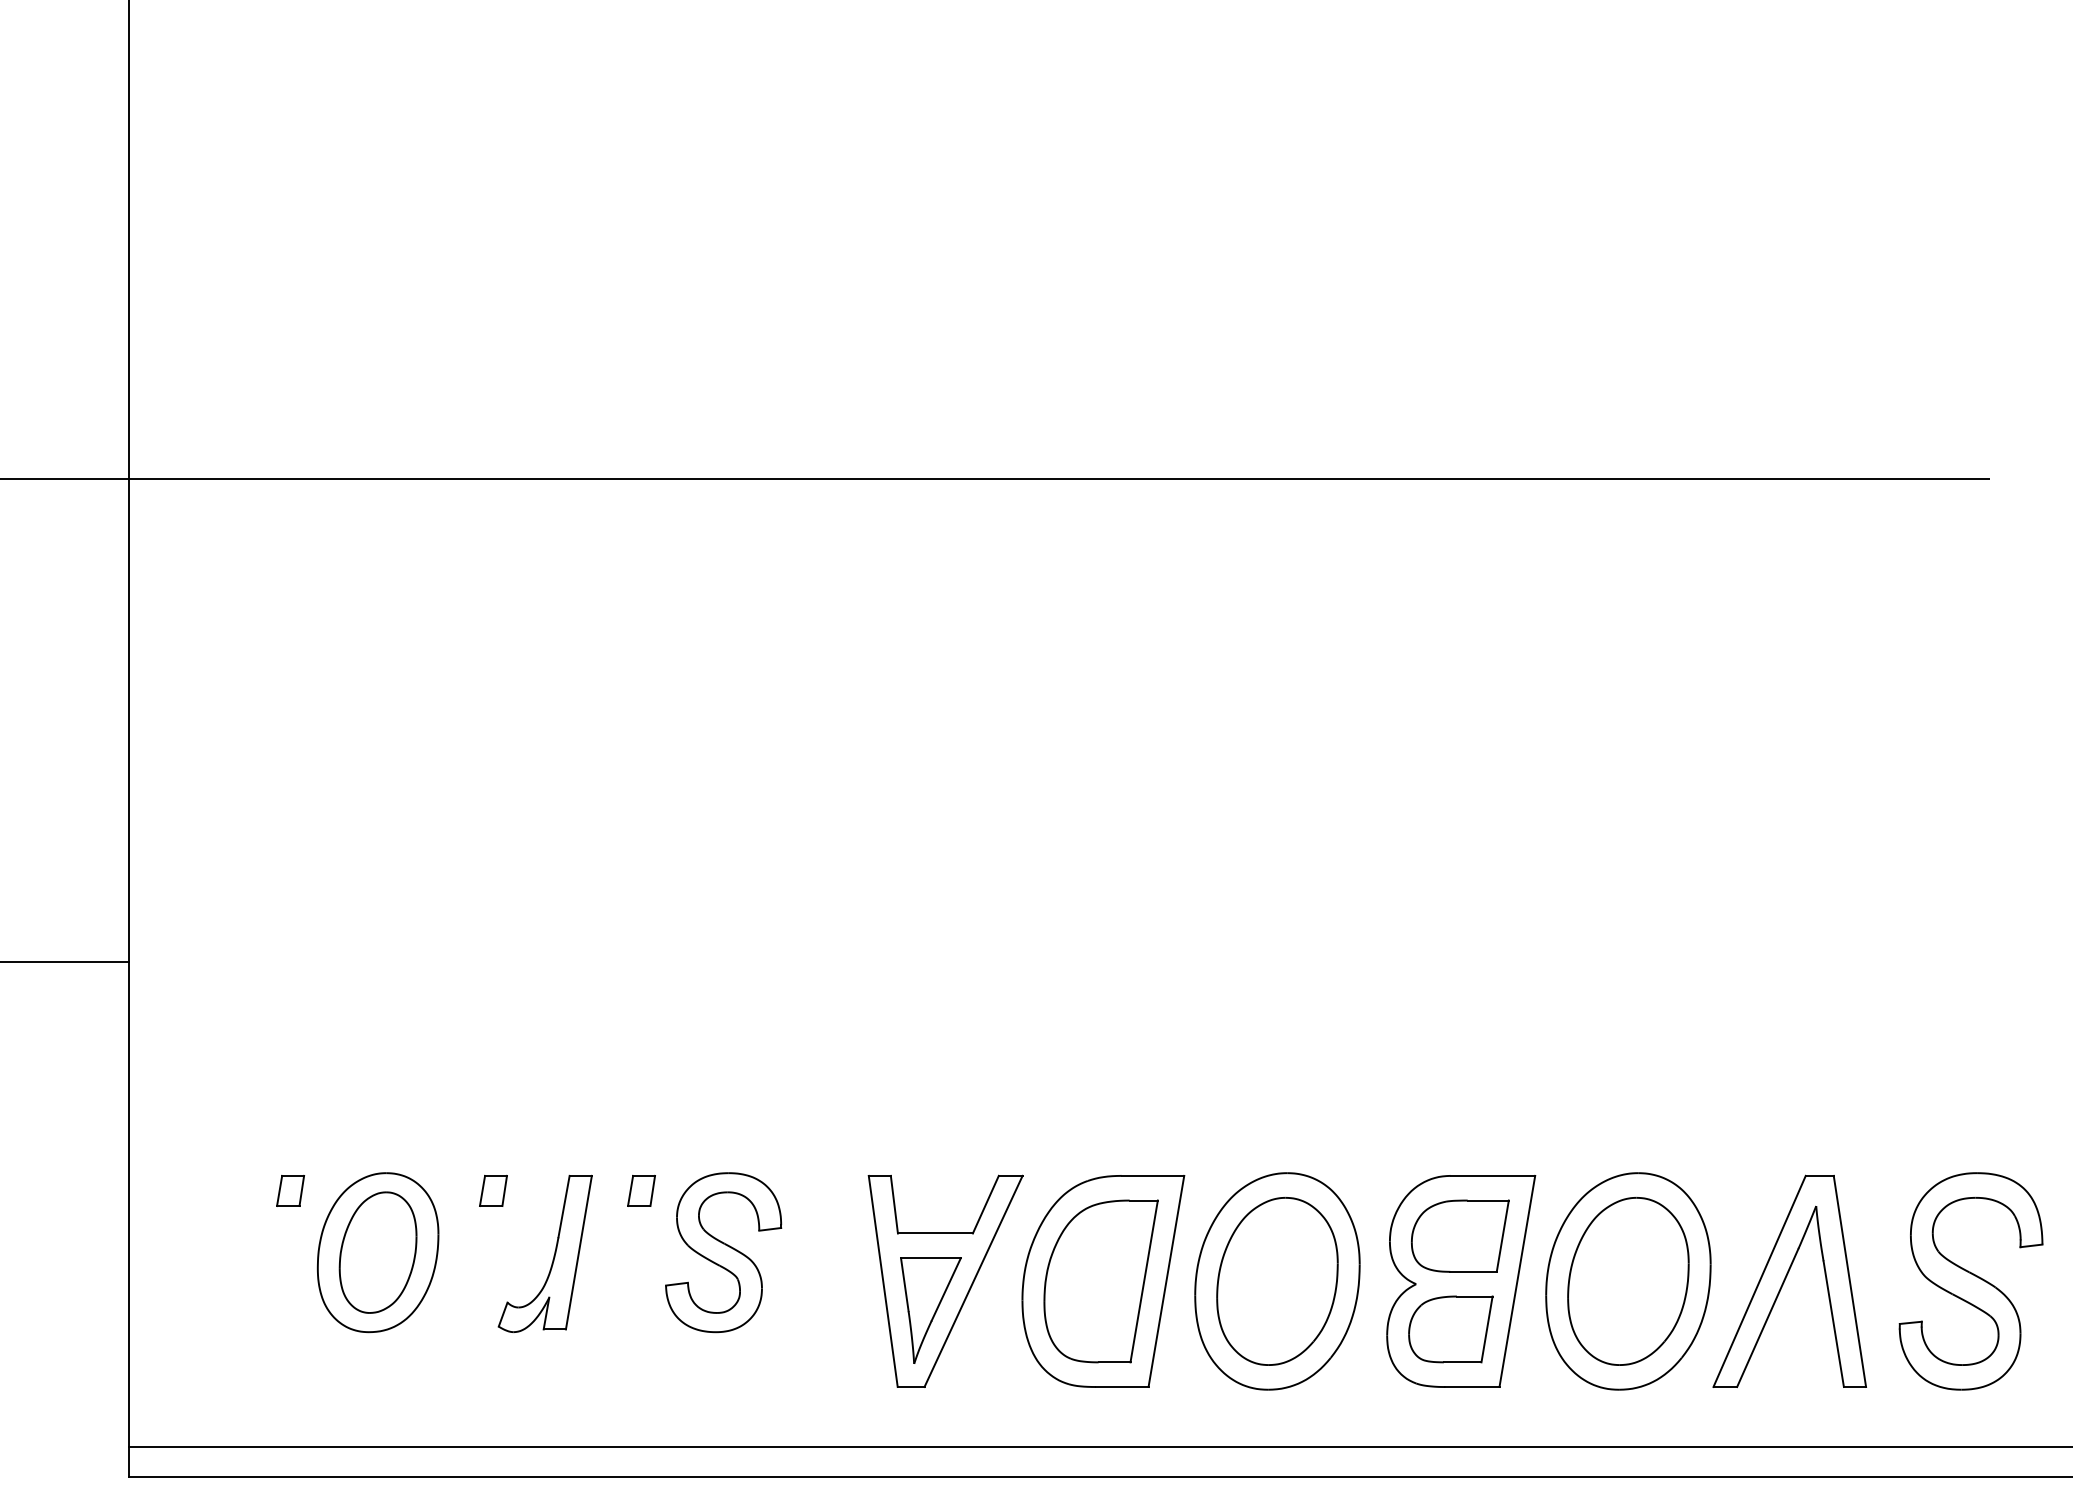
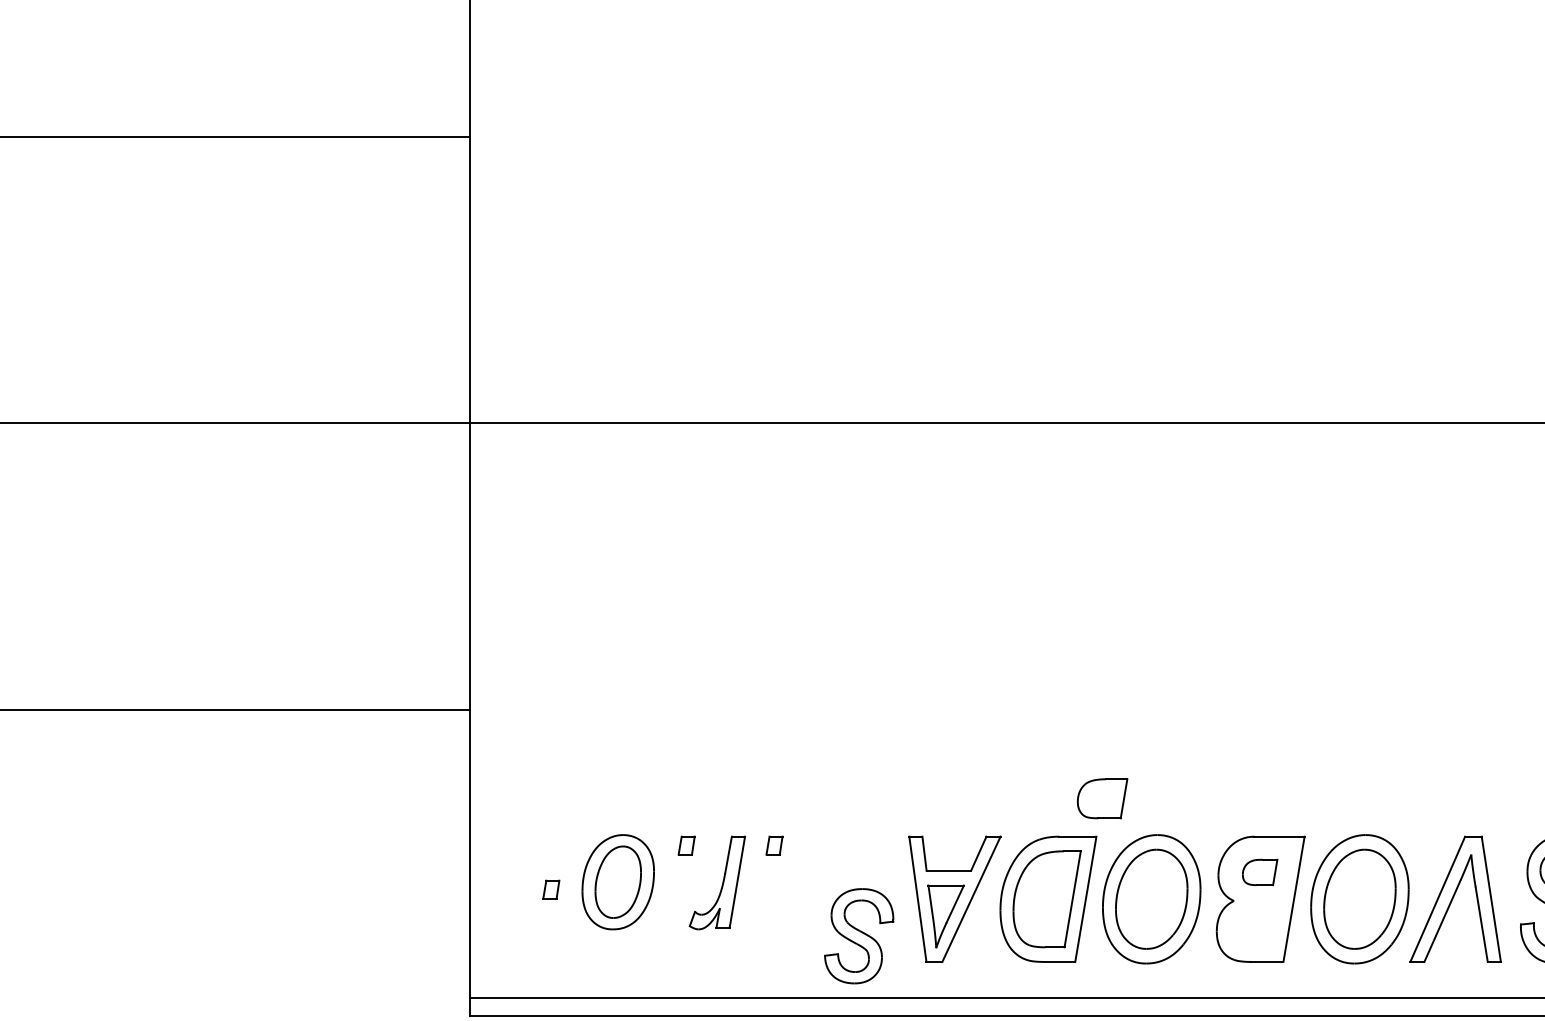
part: (290, 1190) -> (551, 889), moved
part: (1459, 1236) -> (1259, 872), size x0.6
part: (724, 1253) -> (859, 936), moved
part: (1450, 1328) -> (1102, 798), moved

